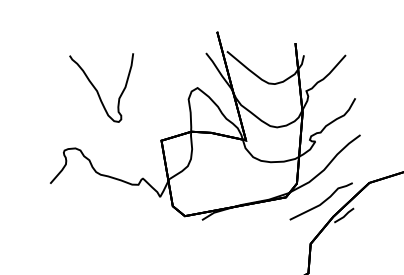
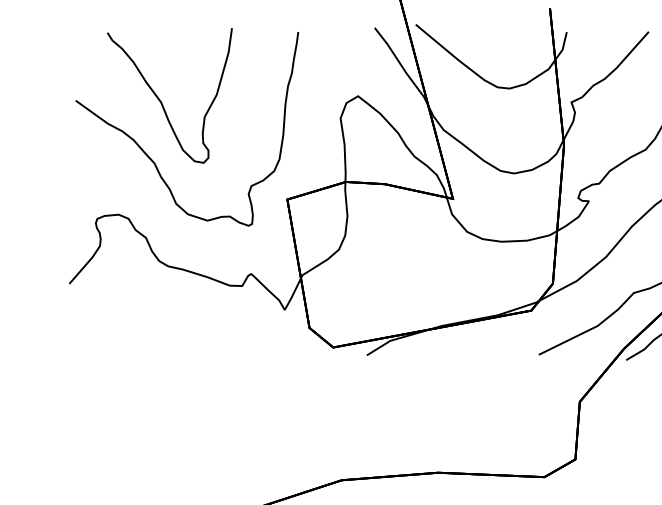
curve: (93, 120) -> (154, 159), added

